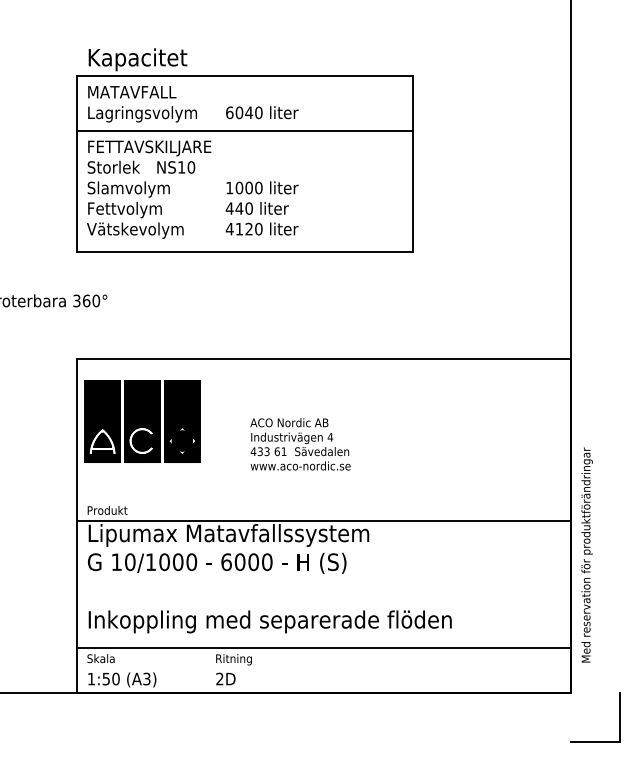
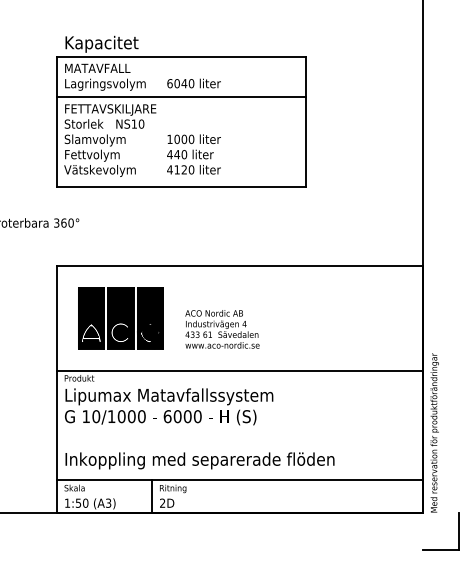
part: (142, 421) -> (120, 318), moved
line: (323, 521) -> (239, 370), moved
text: (586, 554) -> (434, 432), moved
line: (205, 670) -> (152, 496), added

